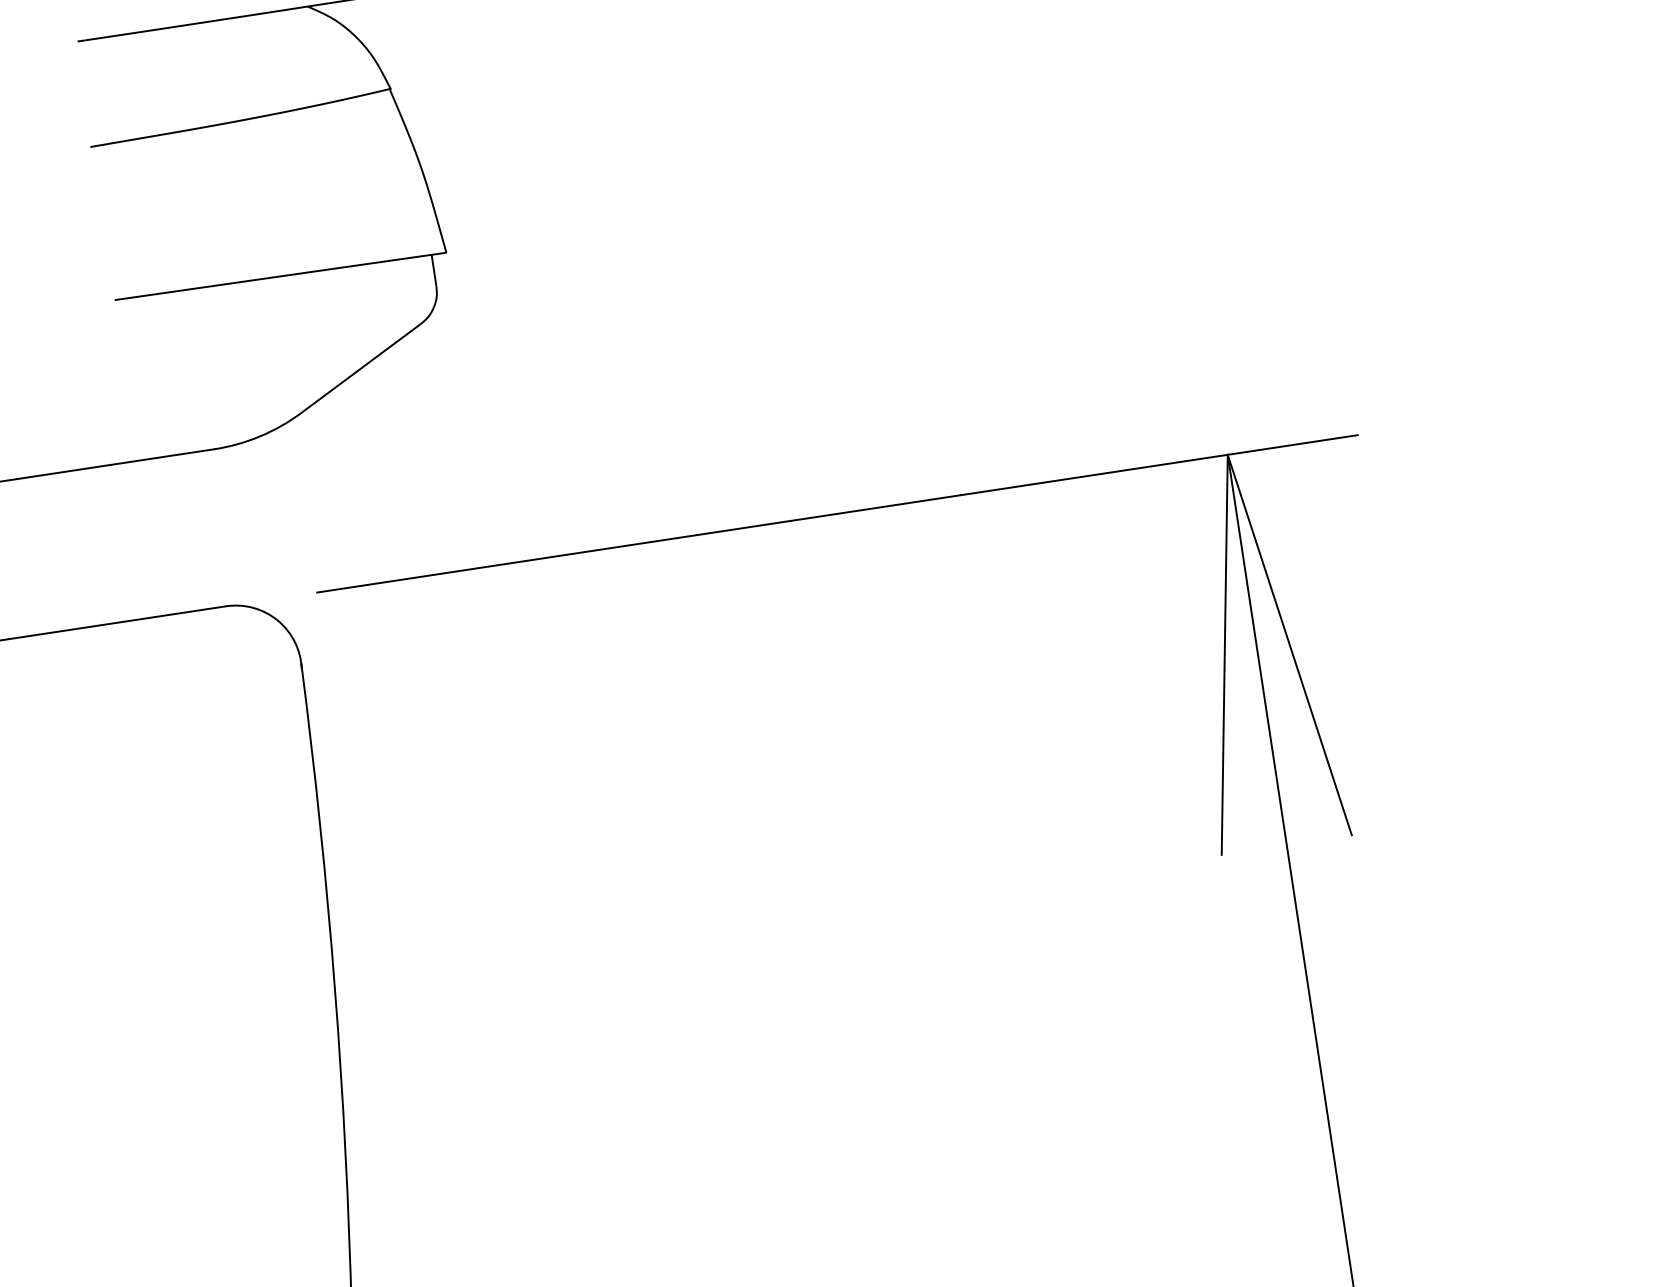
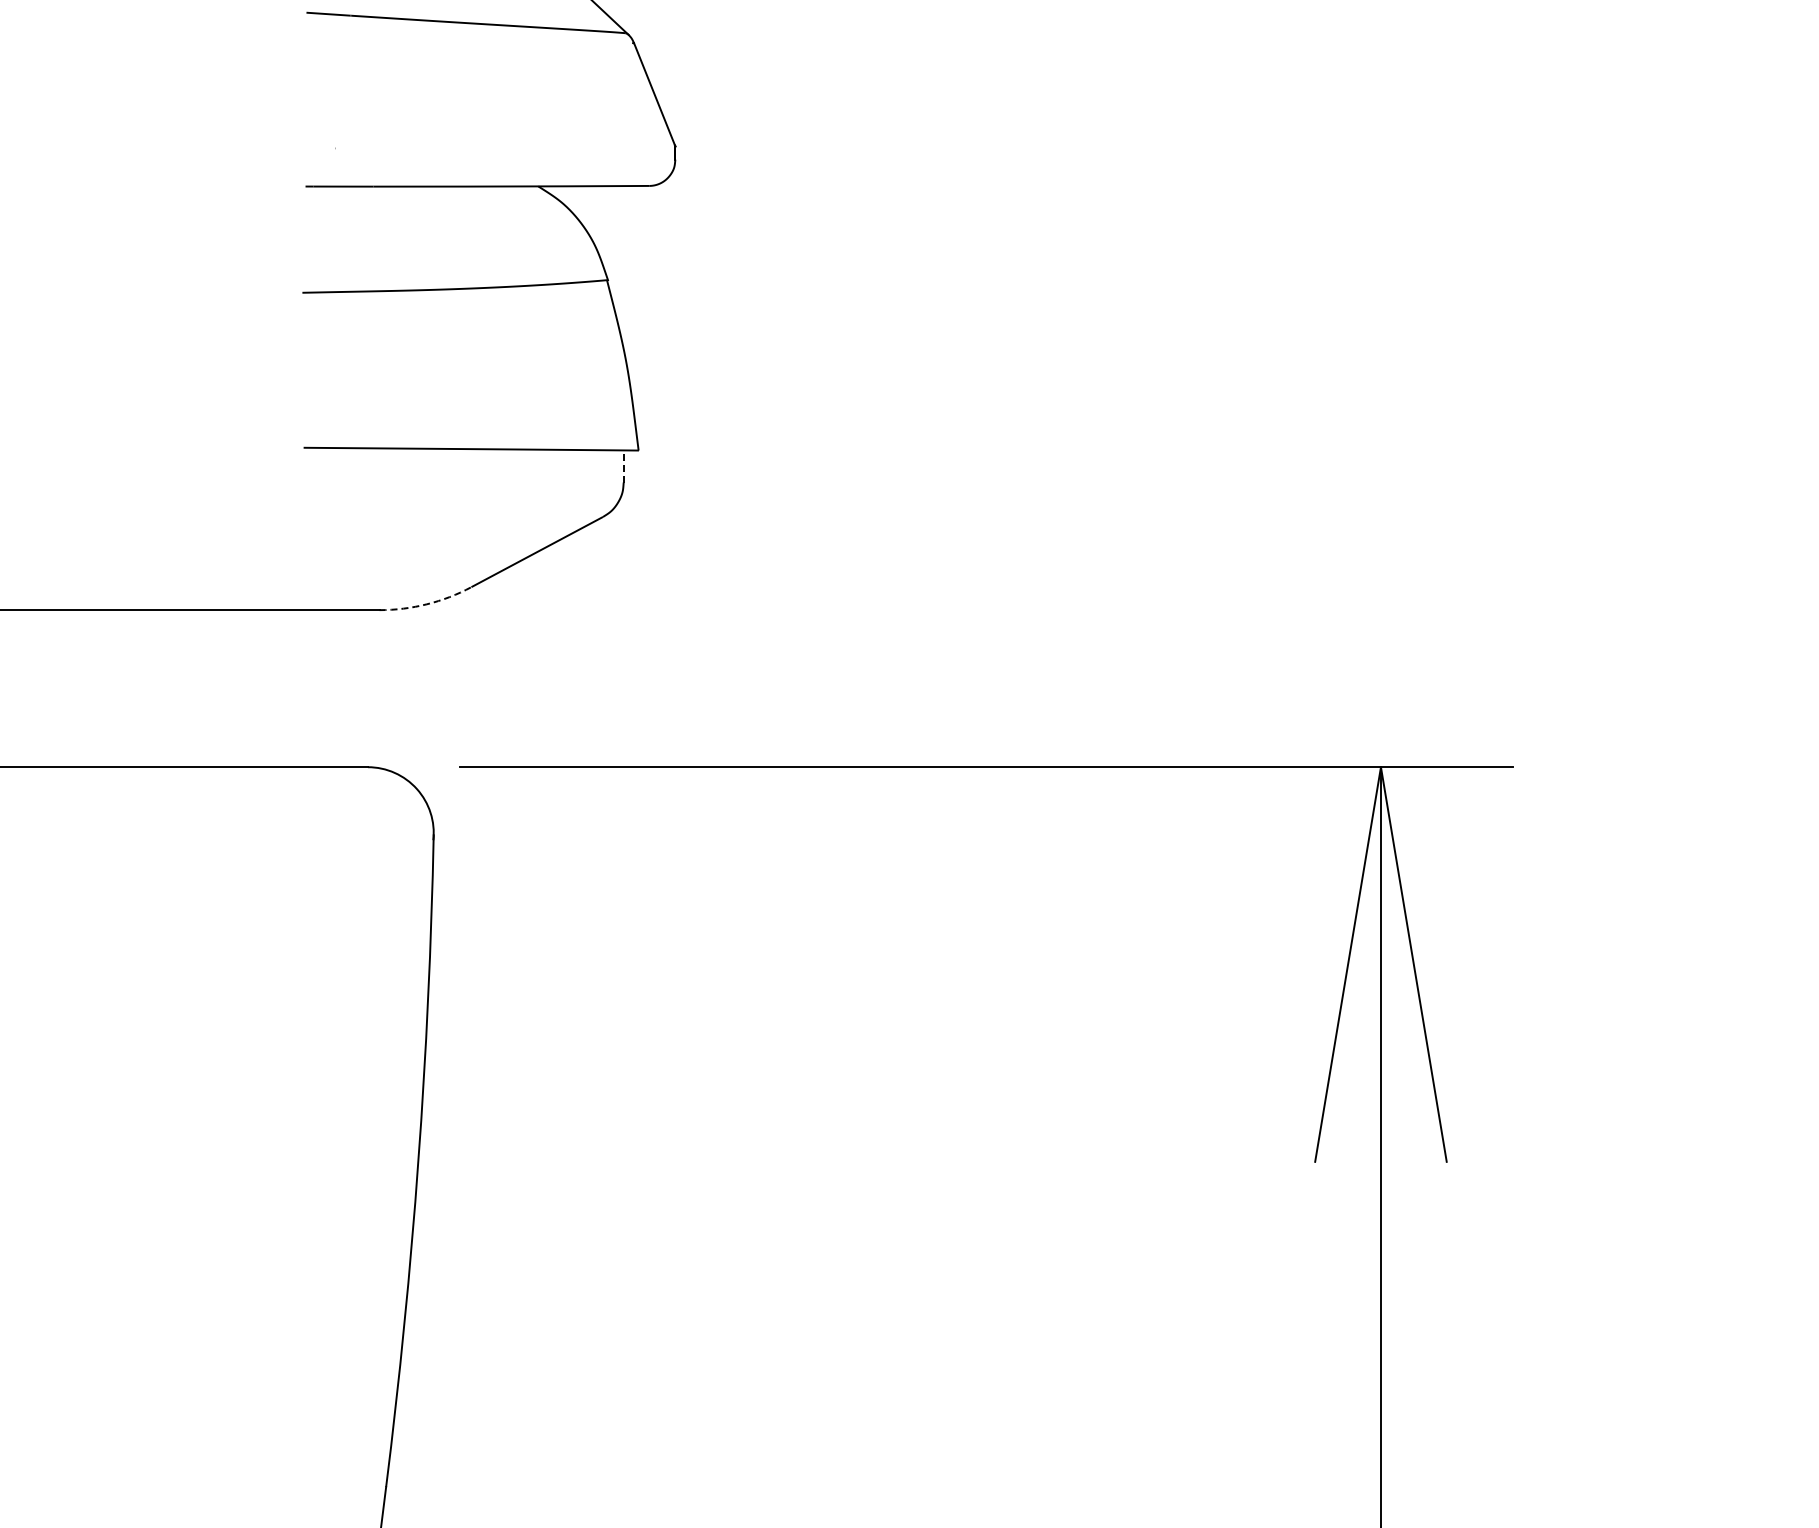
line: (433, 269) -> (623, 465), solid -> dashed
arc: (259, 436) -> (426, 604), solid -> dashed

